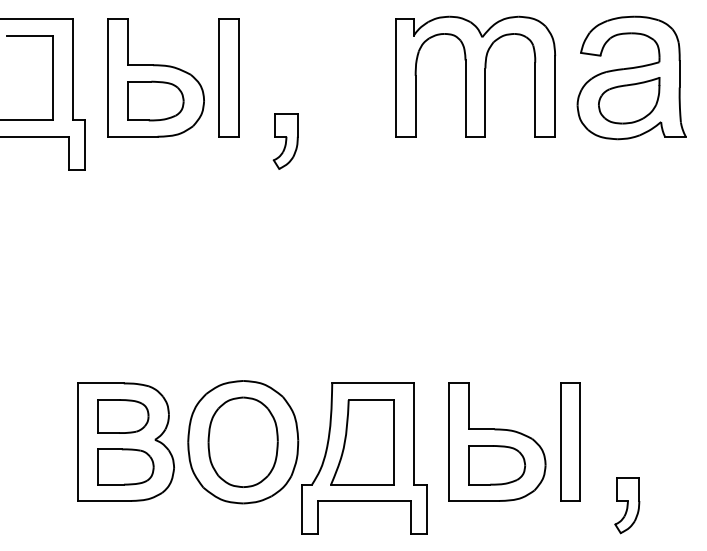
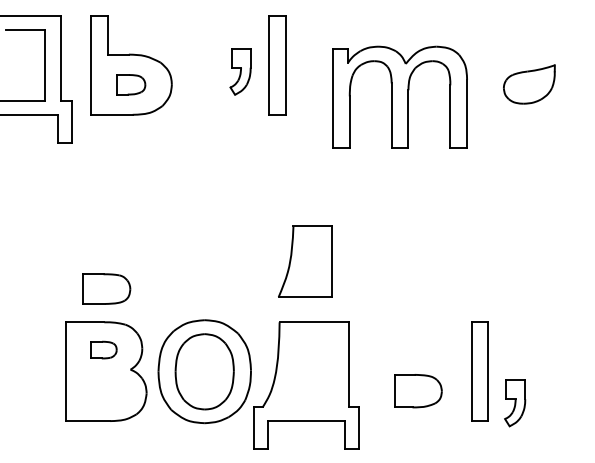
part: (475, 76) -> (400, 96), moved
part: (228, 77) -> (277, 64), moved
part: (631, 77) -> (531, 64), removed
part: (155, 100) -> (130, 84), size x0.6
part: (285, 141) -> (240, 71), moved
part: (123, 416) -> (104, 350), size x0.6
part: (497, 441) -> (418, 371), removed
part: (362, 442) -> (305, 261), moved
part: (125, 466) -> (106, 288), moved
part: (627, 505) -> (515, 403), moved

